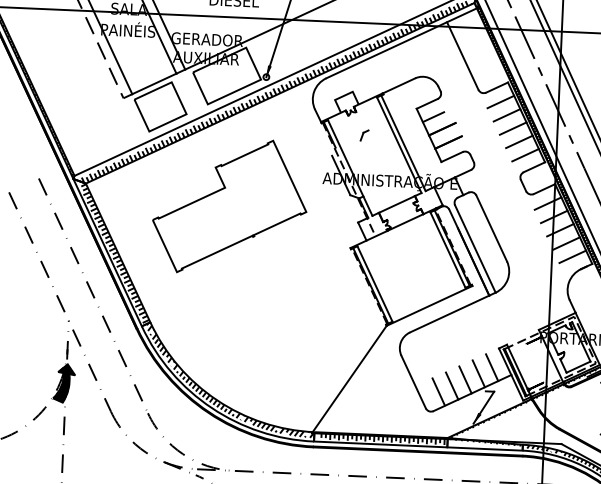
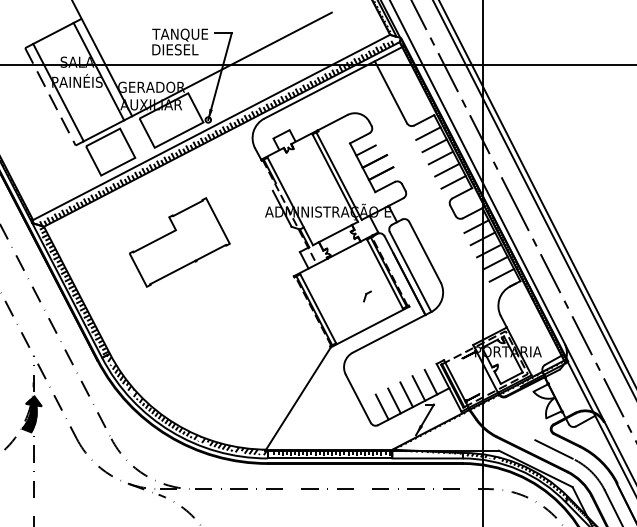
part: (364, 135) -> (367, 296), moved
part: (229, 206) -> (179, 242), size x0.7

